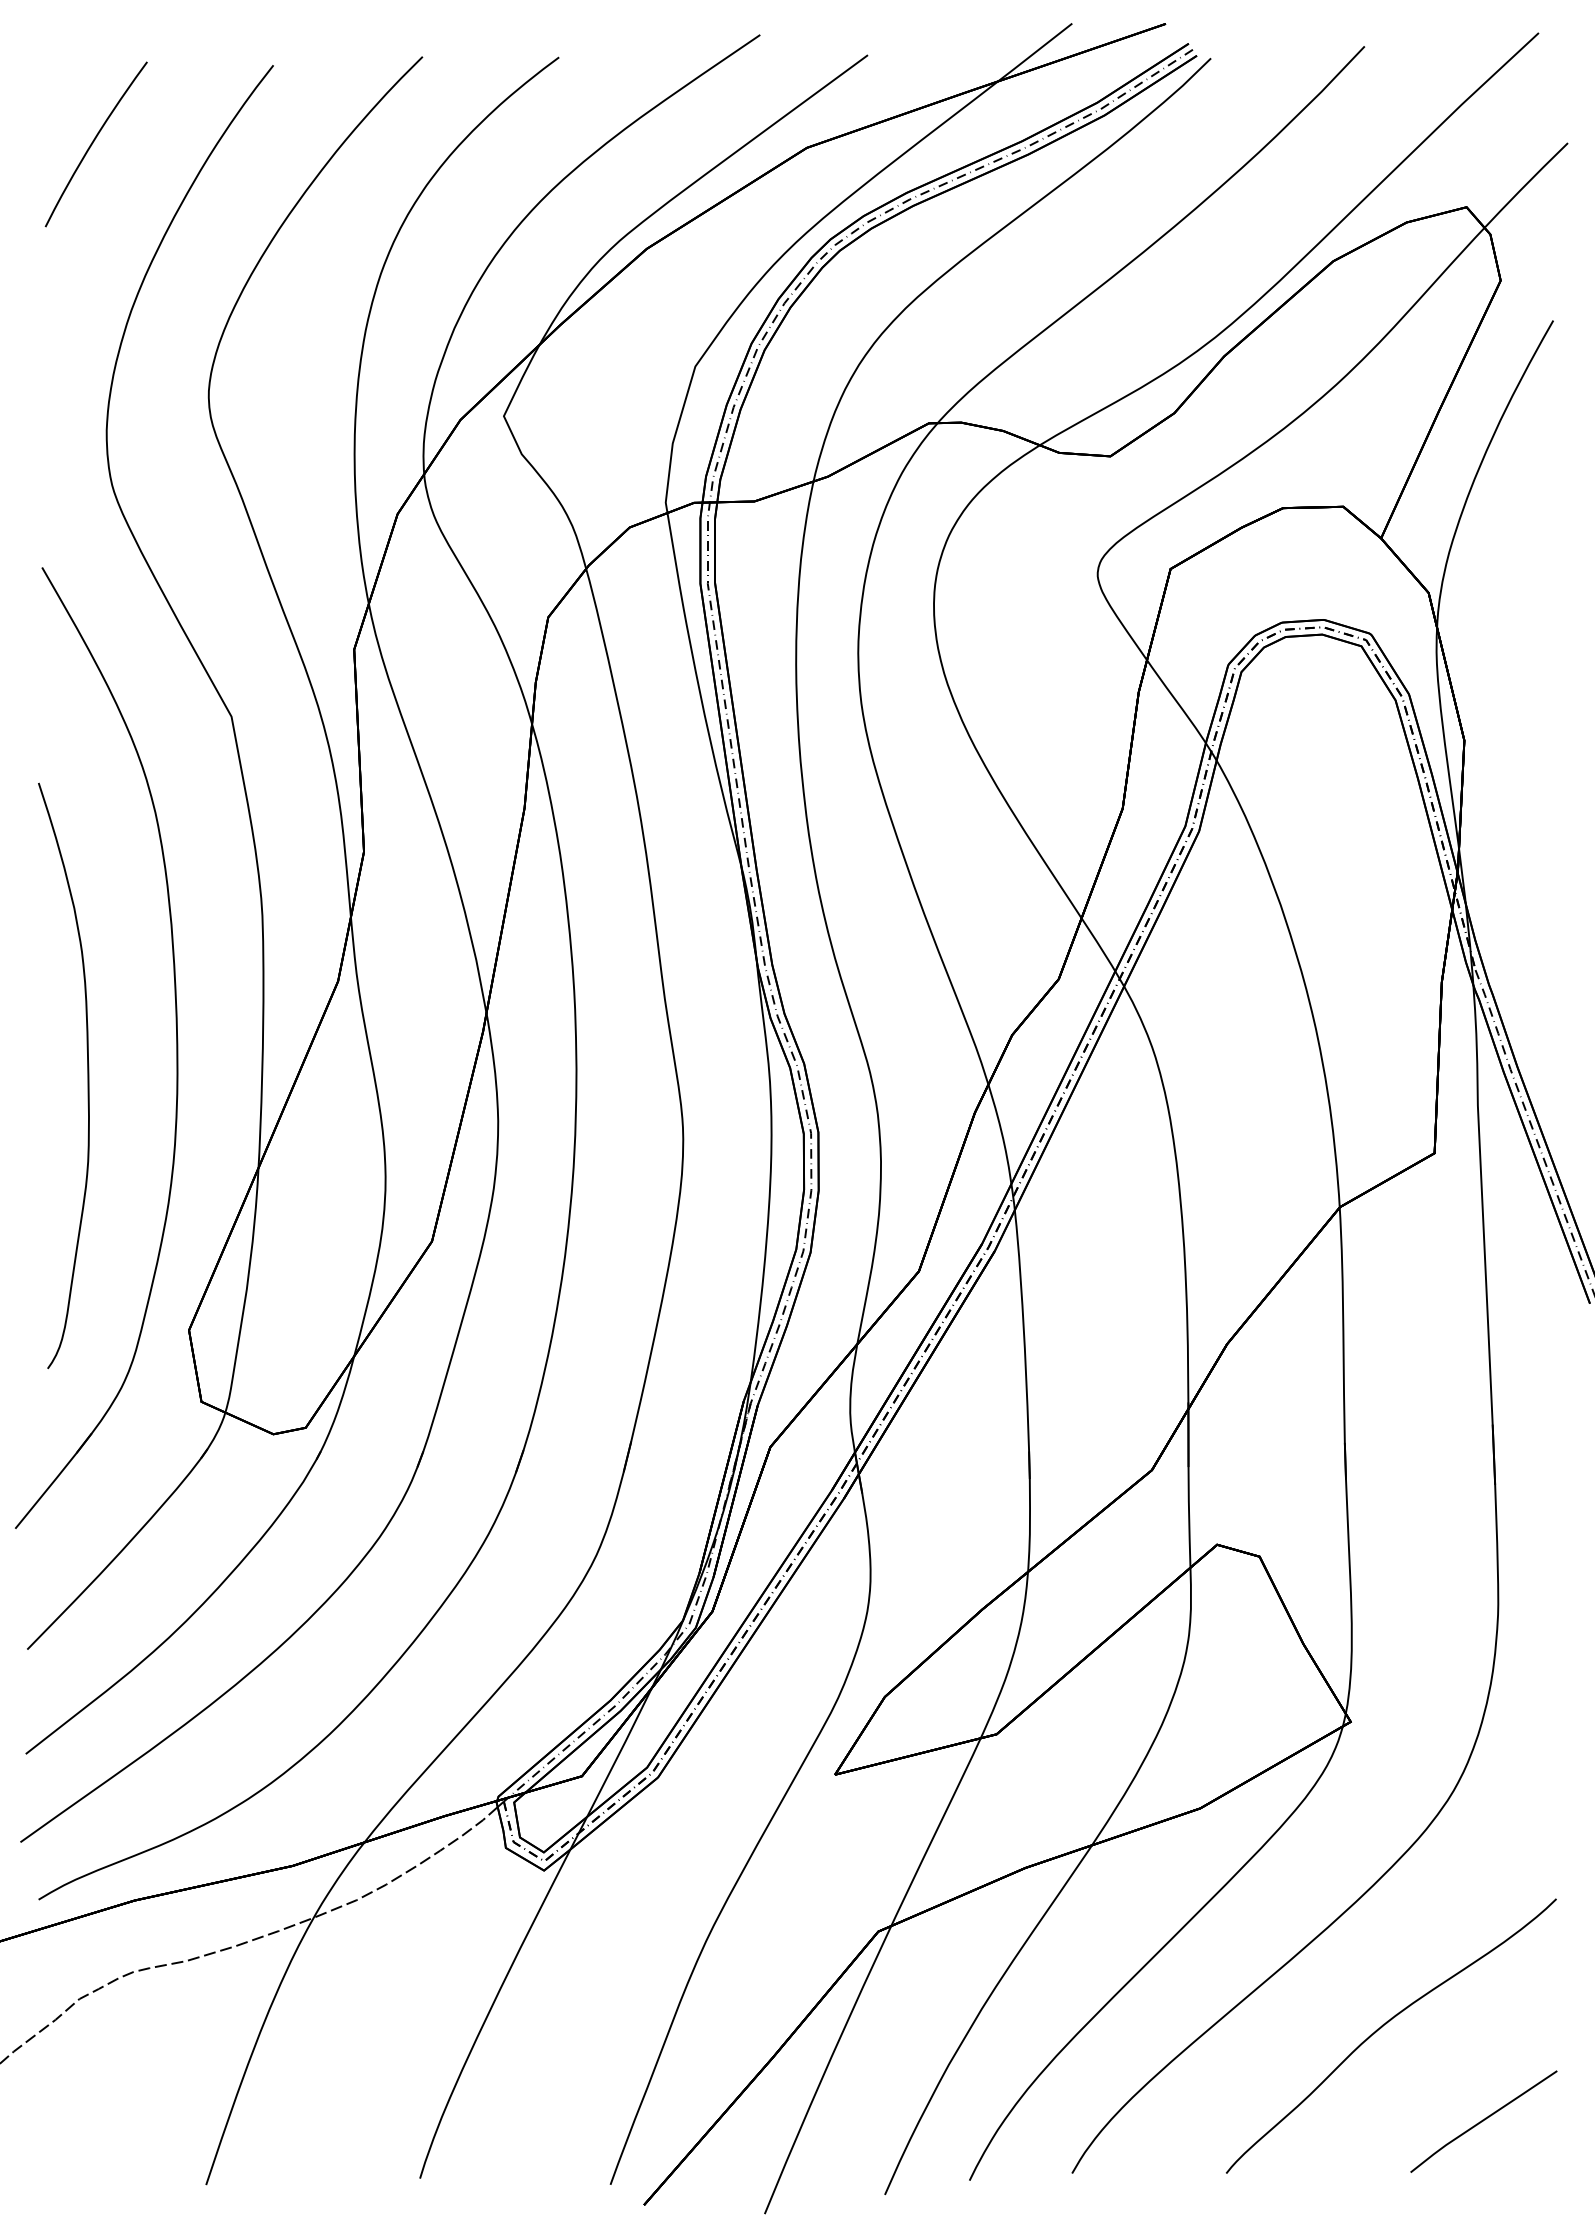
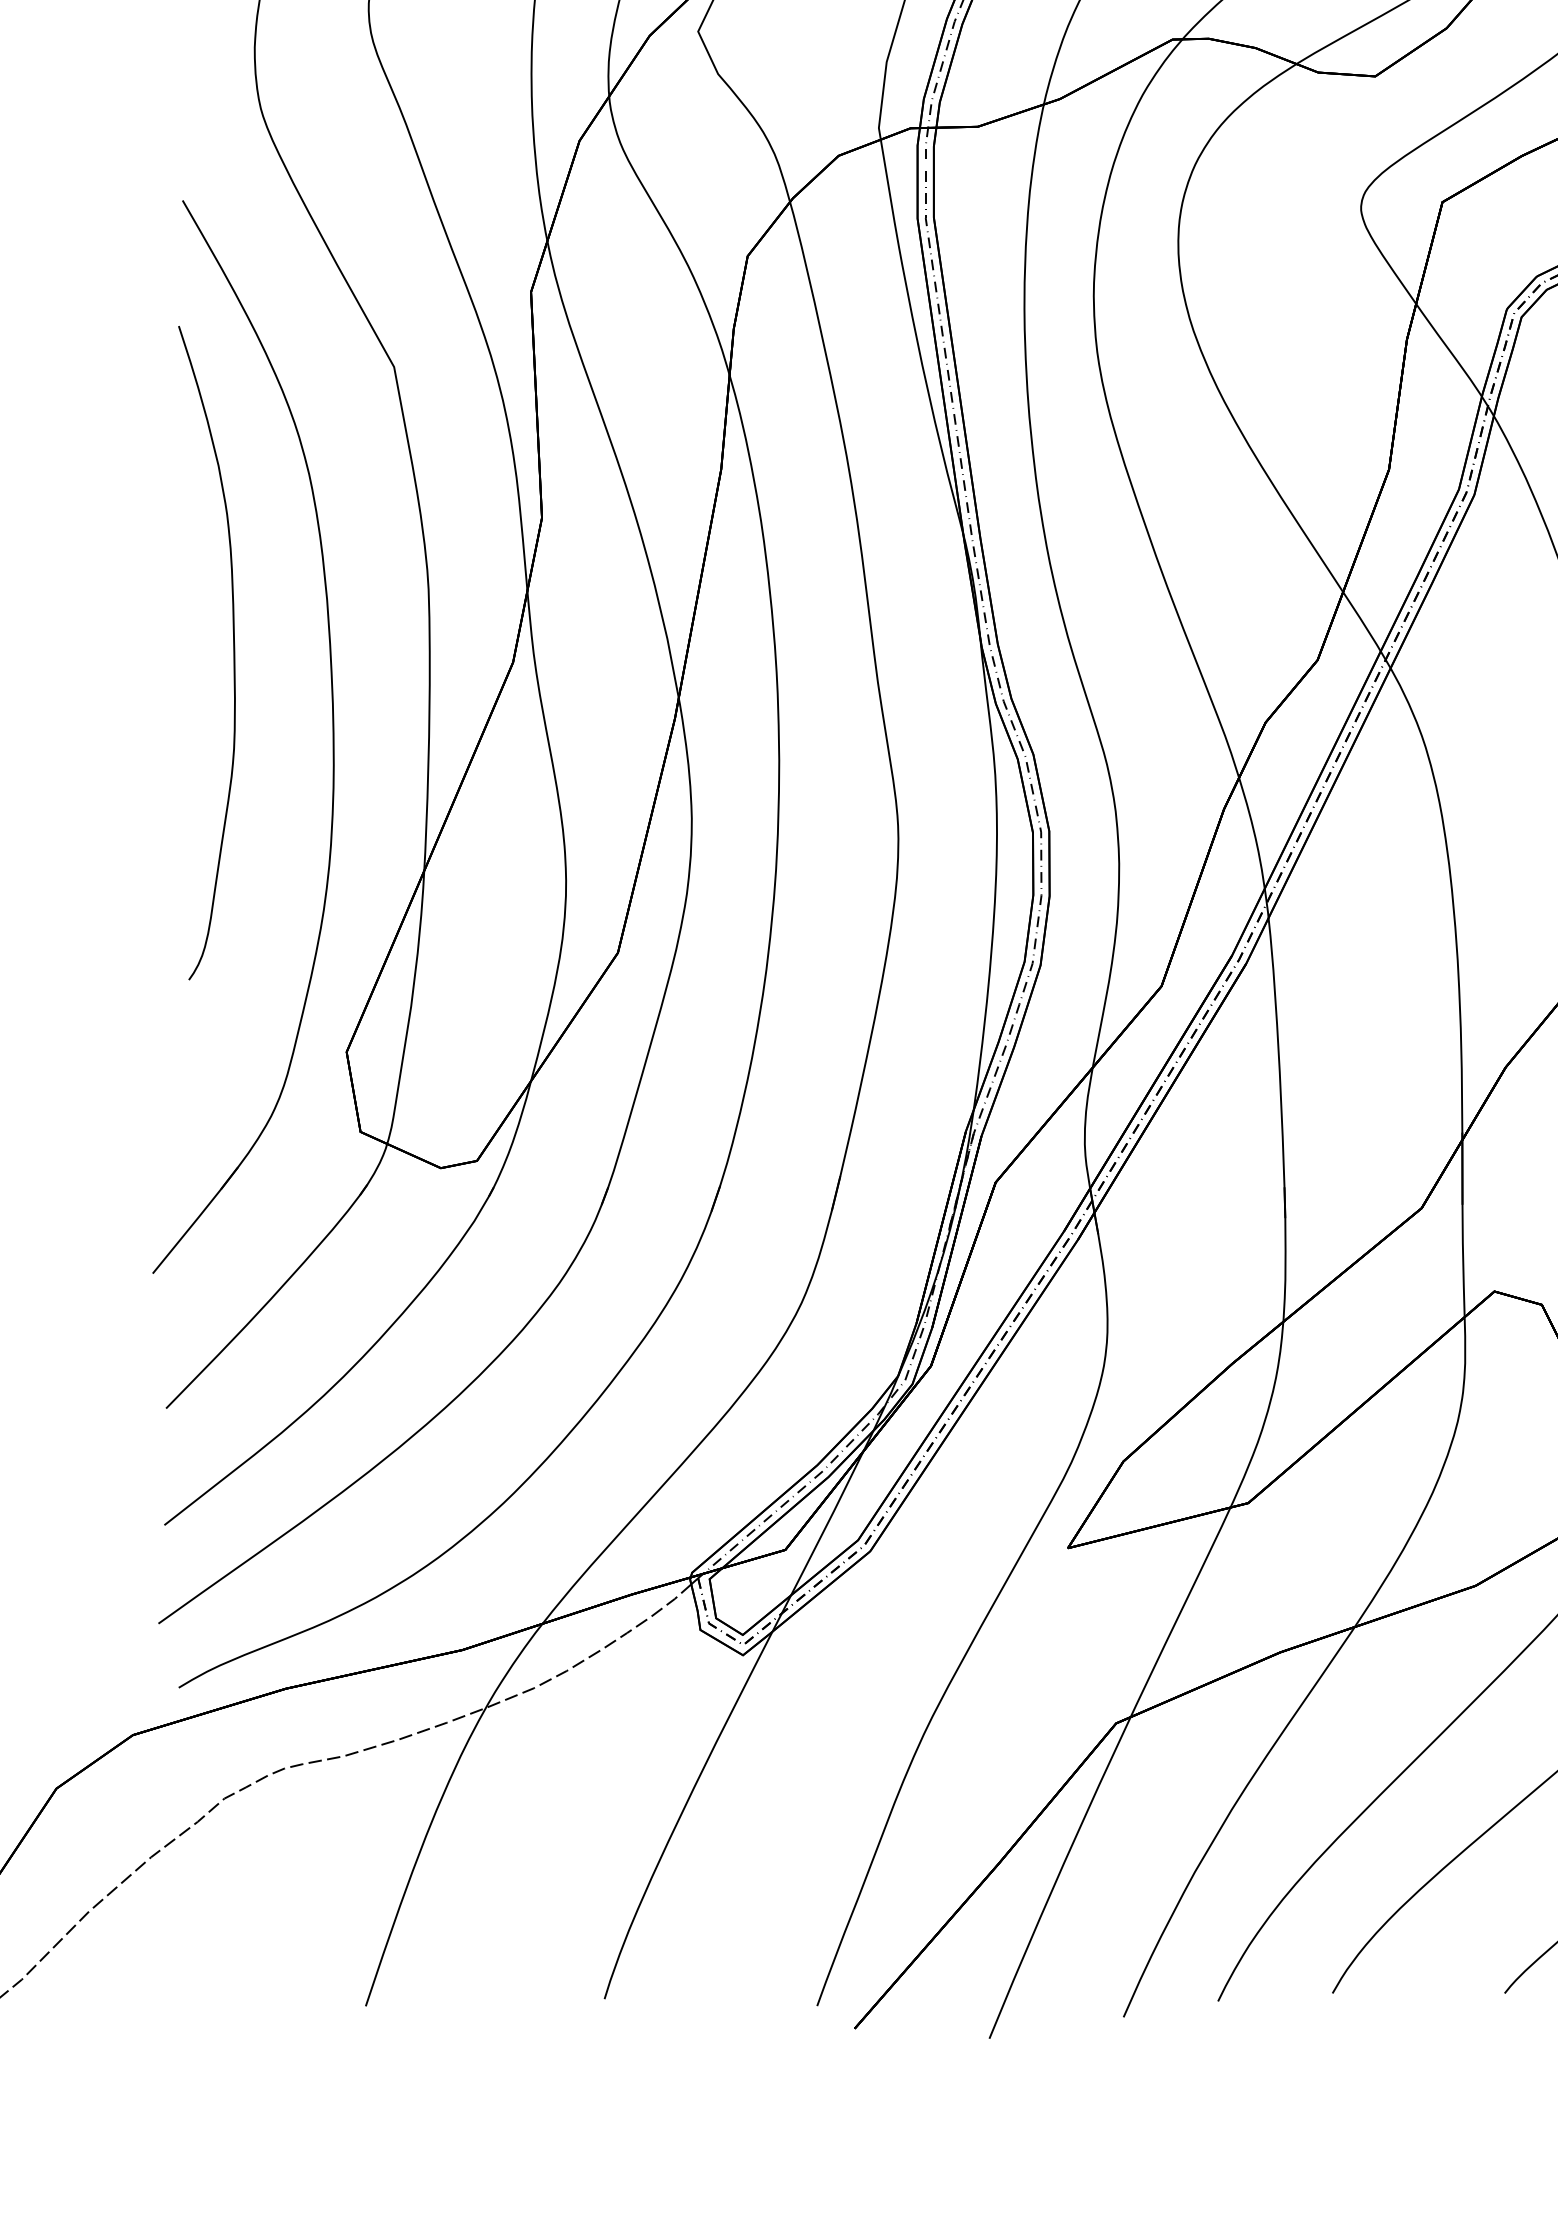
curve: (87, 1075) -> (233, 652), moved

